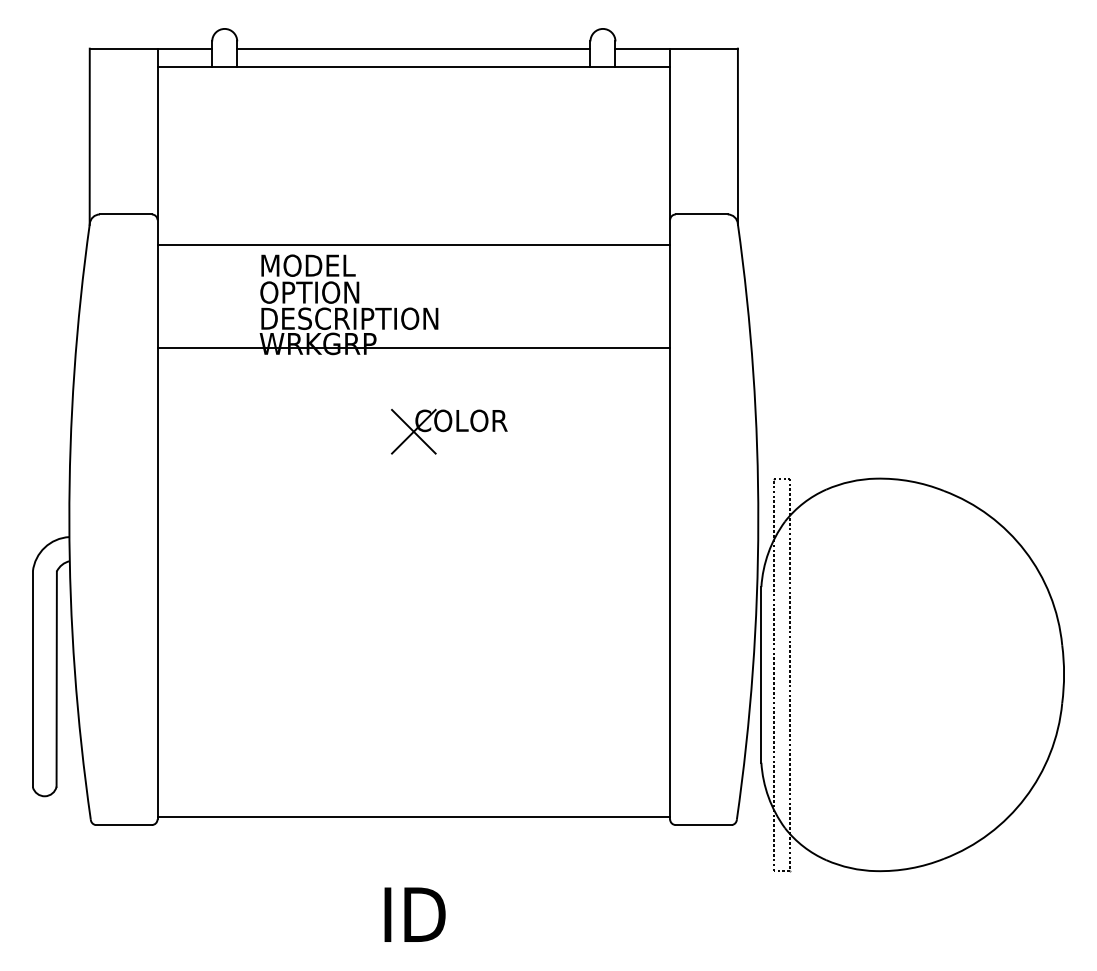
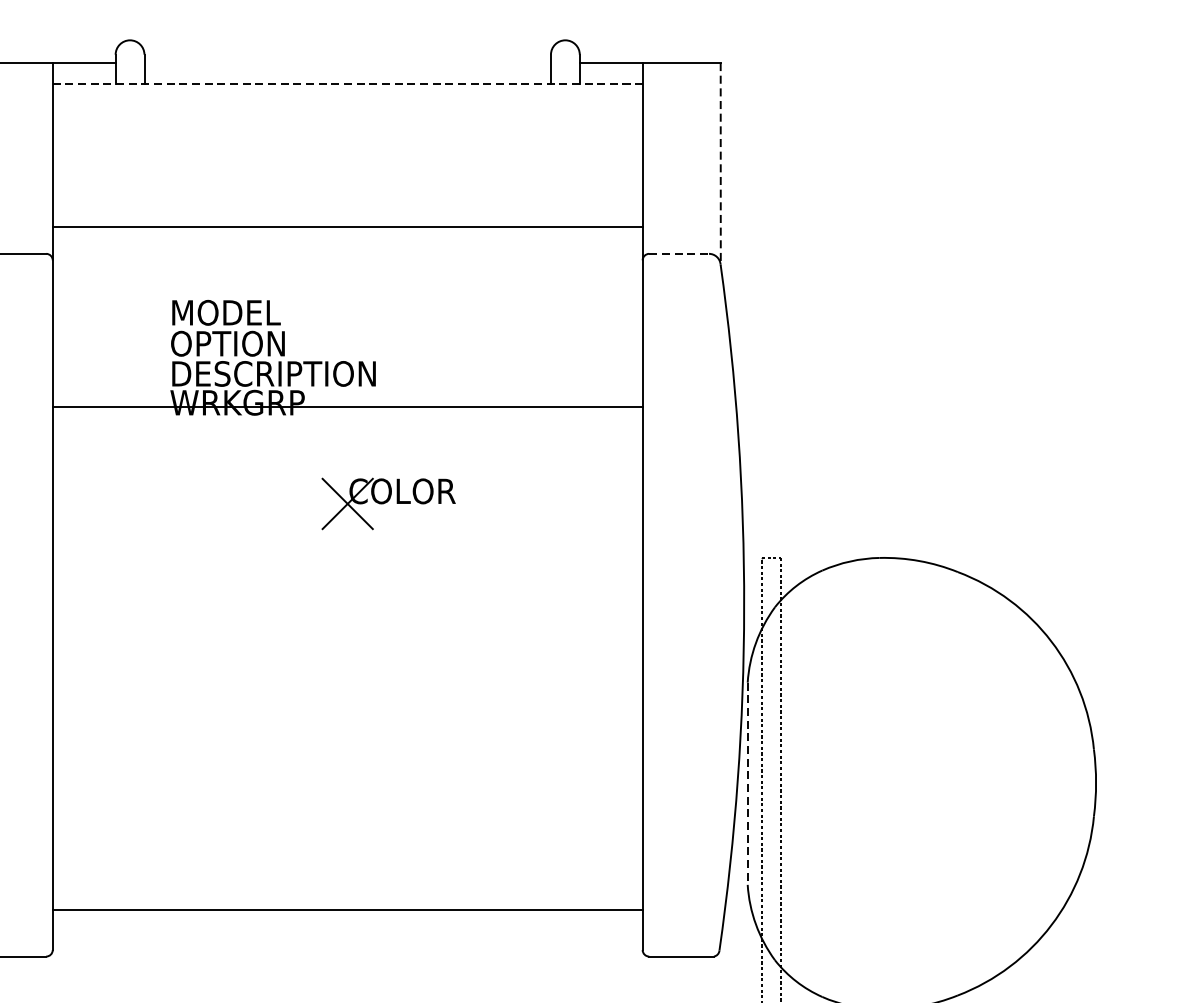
line: (413, 48) -> (347, 62), removed
line: (414, 66) -> (348, 83), solid -> dashed
line: (737, 137) -> (720, 165), solid -> dashed
line: (701, 214) -> (678, 253), solid -> dashed
line: (413, 244) -> (347, 226), moved
line: (761, 674) -> (747, 783), solid -> dashed
line: (413, 816) -> (347, 909), moved

